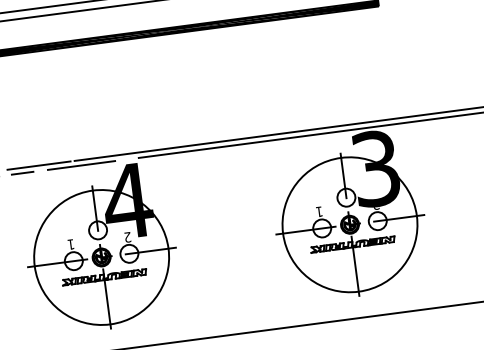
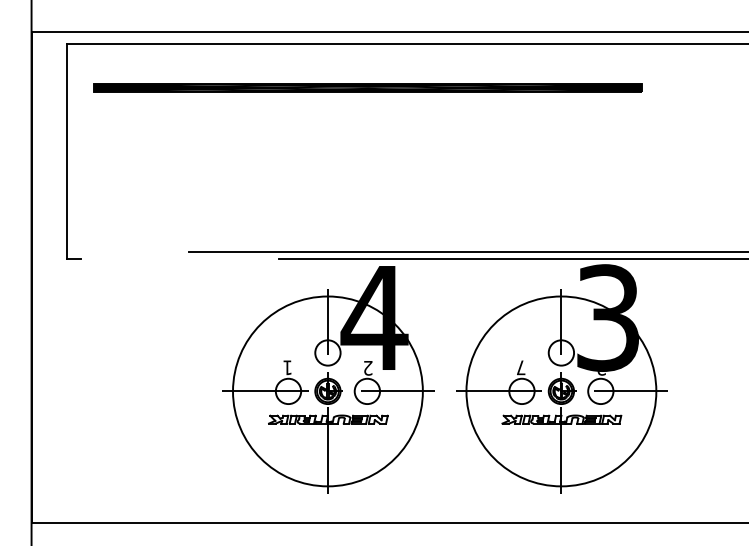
line: (39, 165) -> (138, 251), removed
line: (81, 165) -> (197, 259), removed
line: (22, 173) -> (113, 259), removed
text: (319, 211) -> (521, 367), 1 -> 7
part: (100, 249) -> (328, 379), moved

